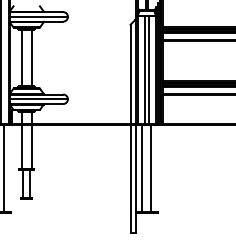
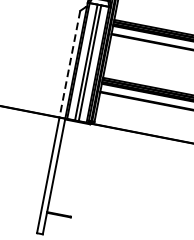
line: (130, 74) -> (69, 64), solid -> dashed
line: (142, 168) -> (63, 166), removed
line: (151, 168) -> (72, 168), removed

